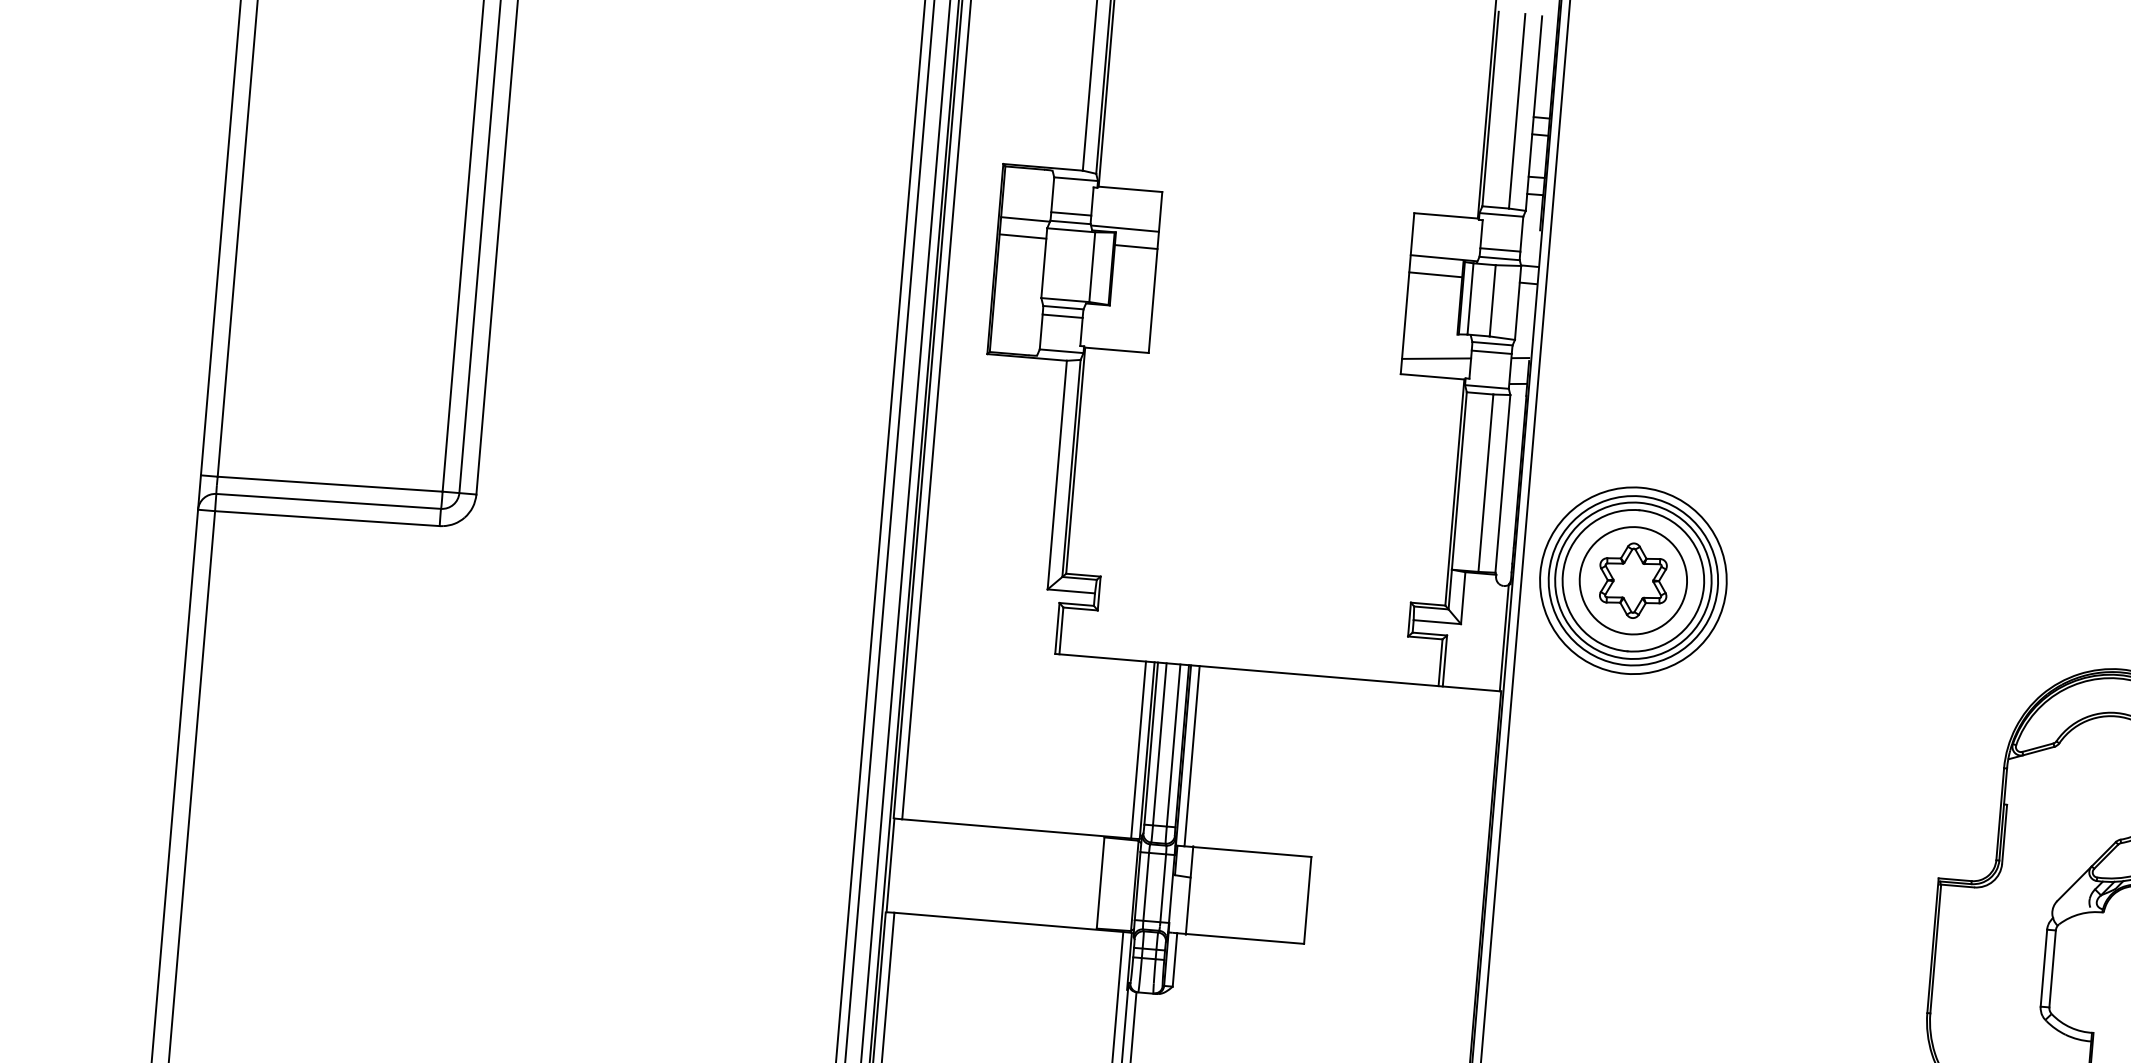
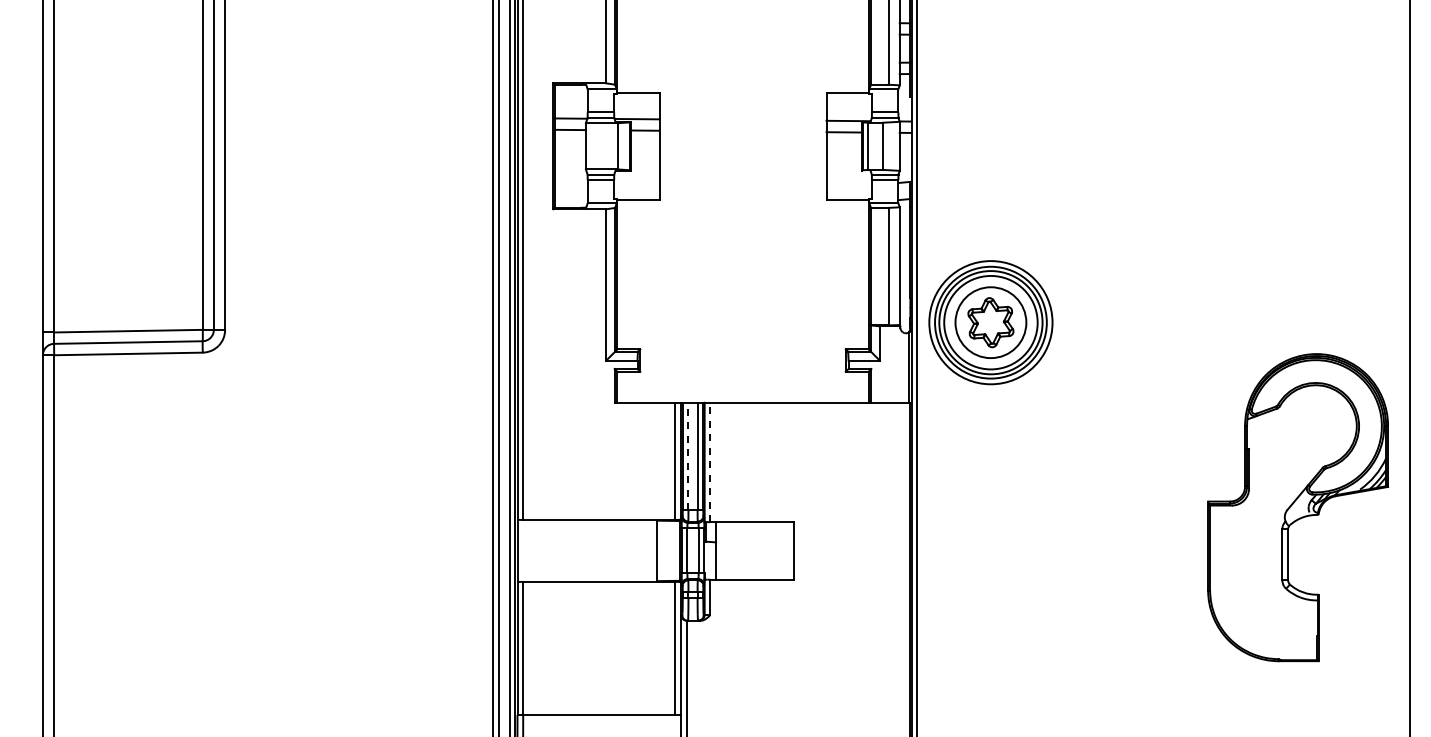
line: (1435, 358) -> (848, 187), removed
line: (1159, 744) -> (688, 456), solid -> dashed
line: (1192, 756) -> (710, 462), solid -> dashed

